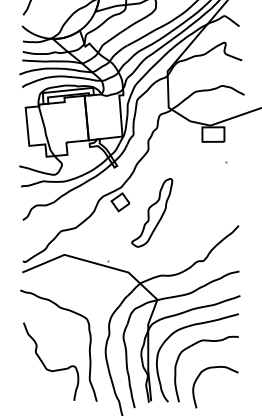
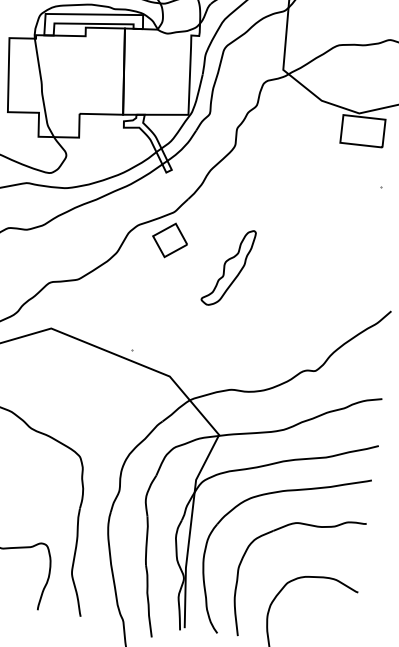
part: (152, 212) -> (229, 266), size x0.6

